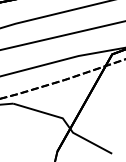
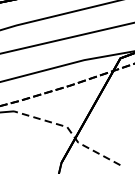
line: (65, 122) -> (70, 131), solid -> dashed

